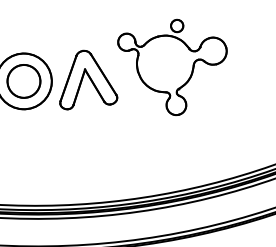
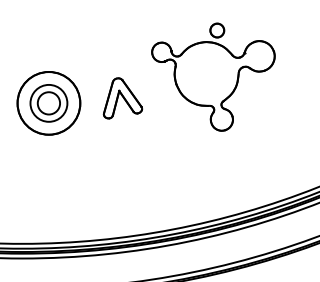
circle: (23, 80) -> (48, 102), size x0.6
part: (89, 81) -> (122, 98), size x0.6

